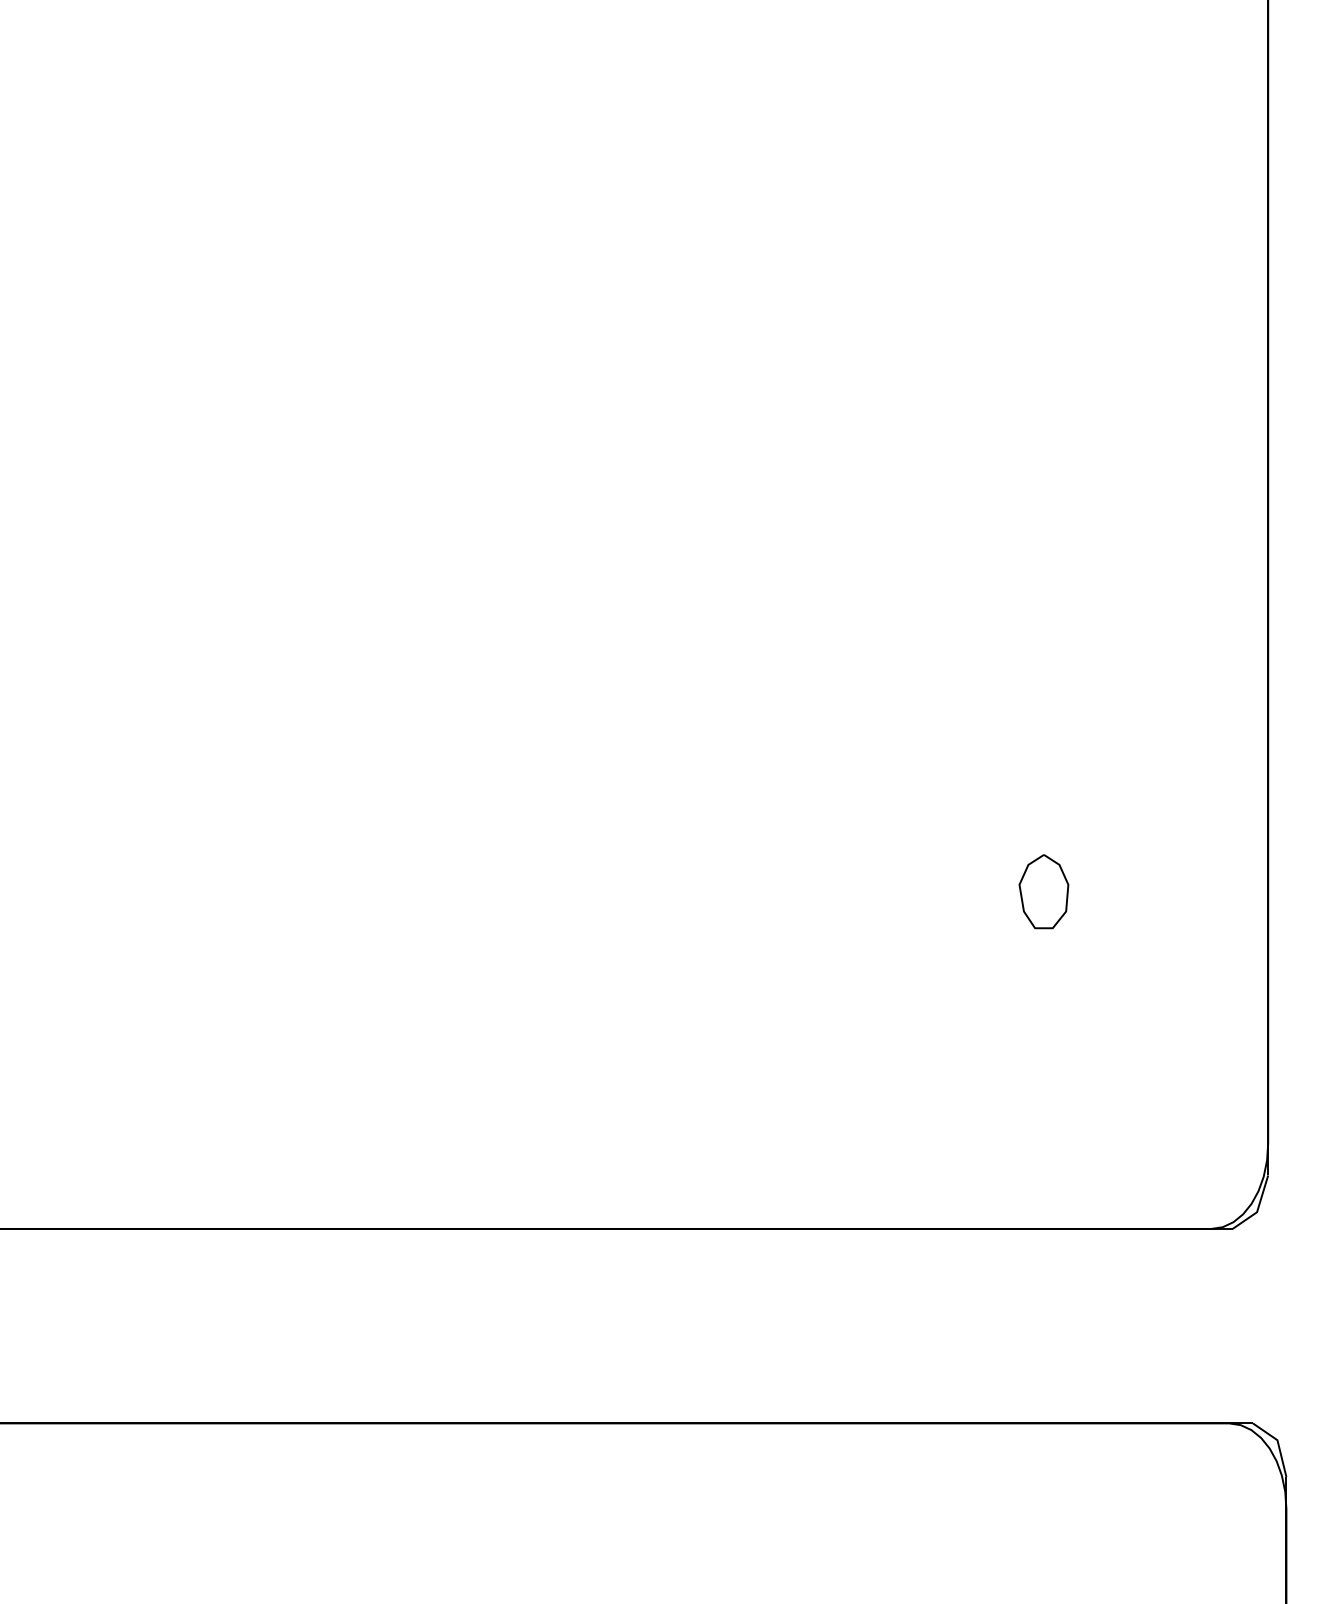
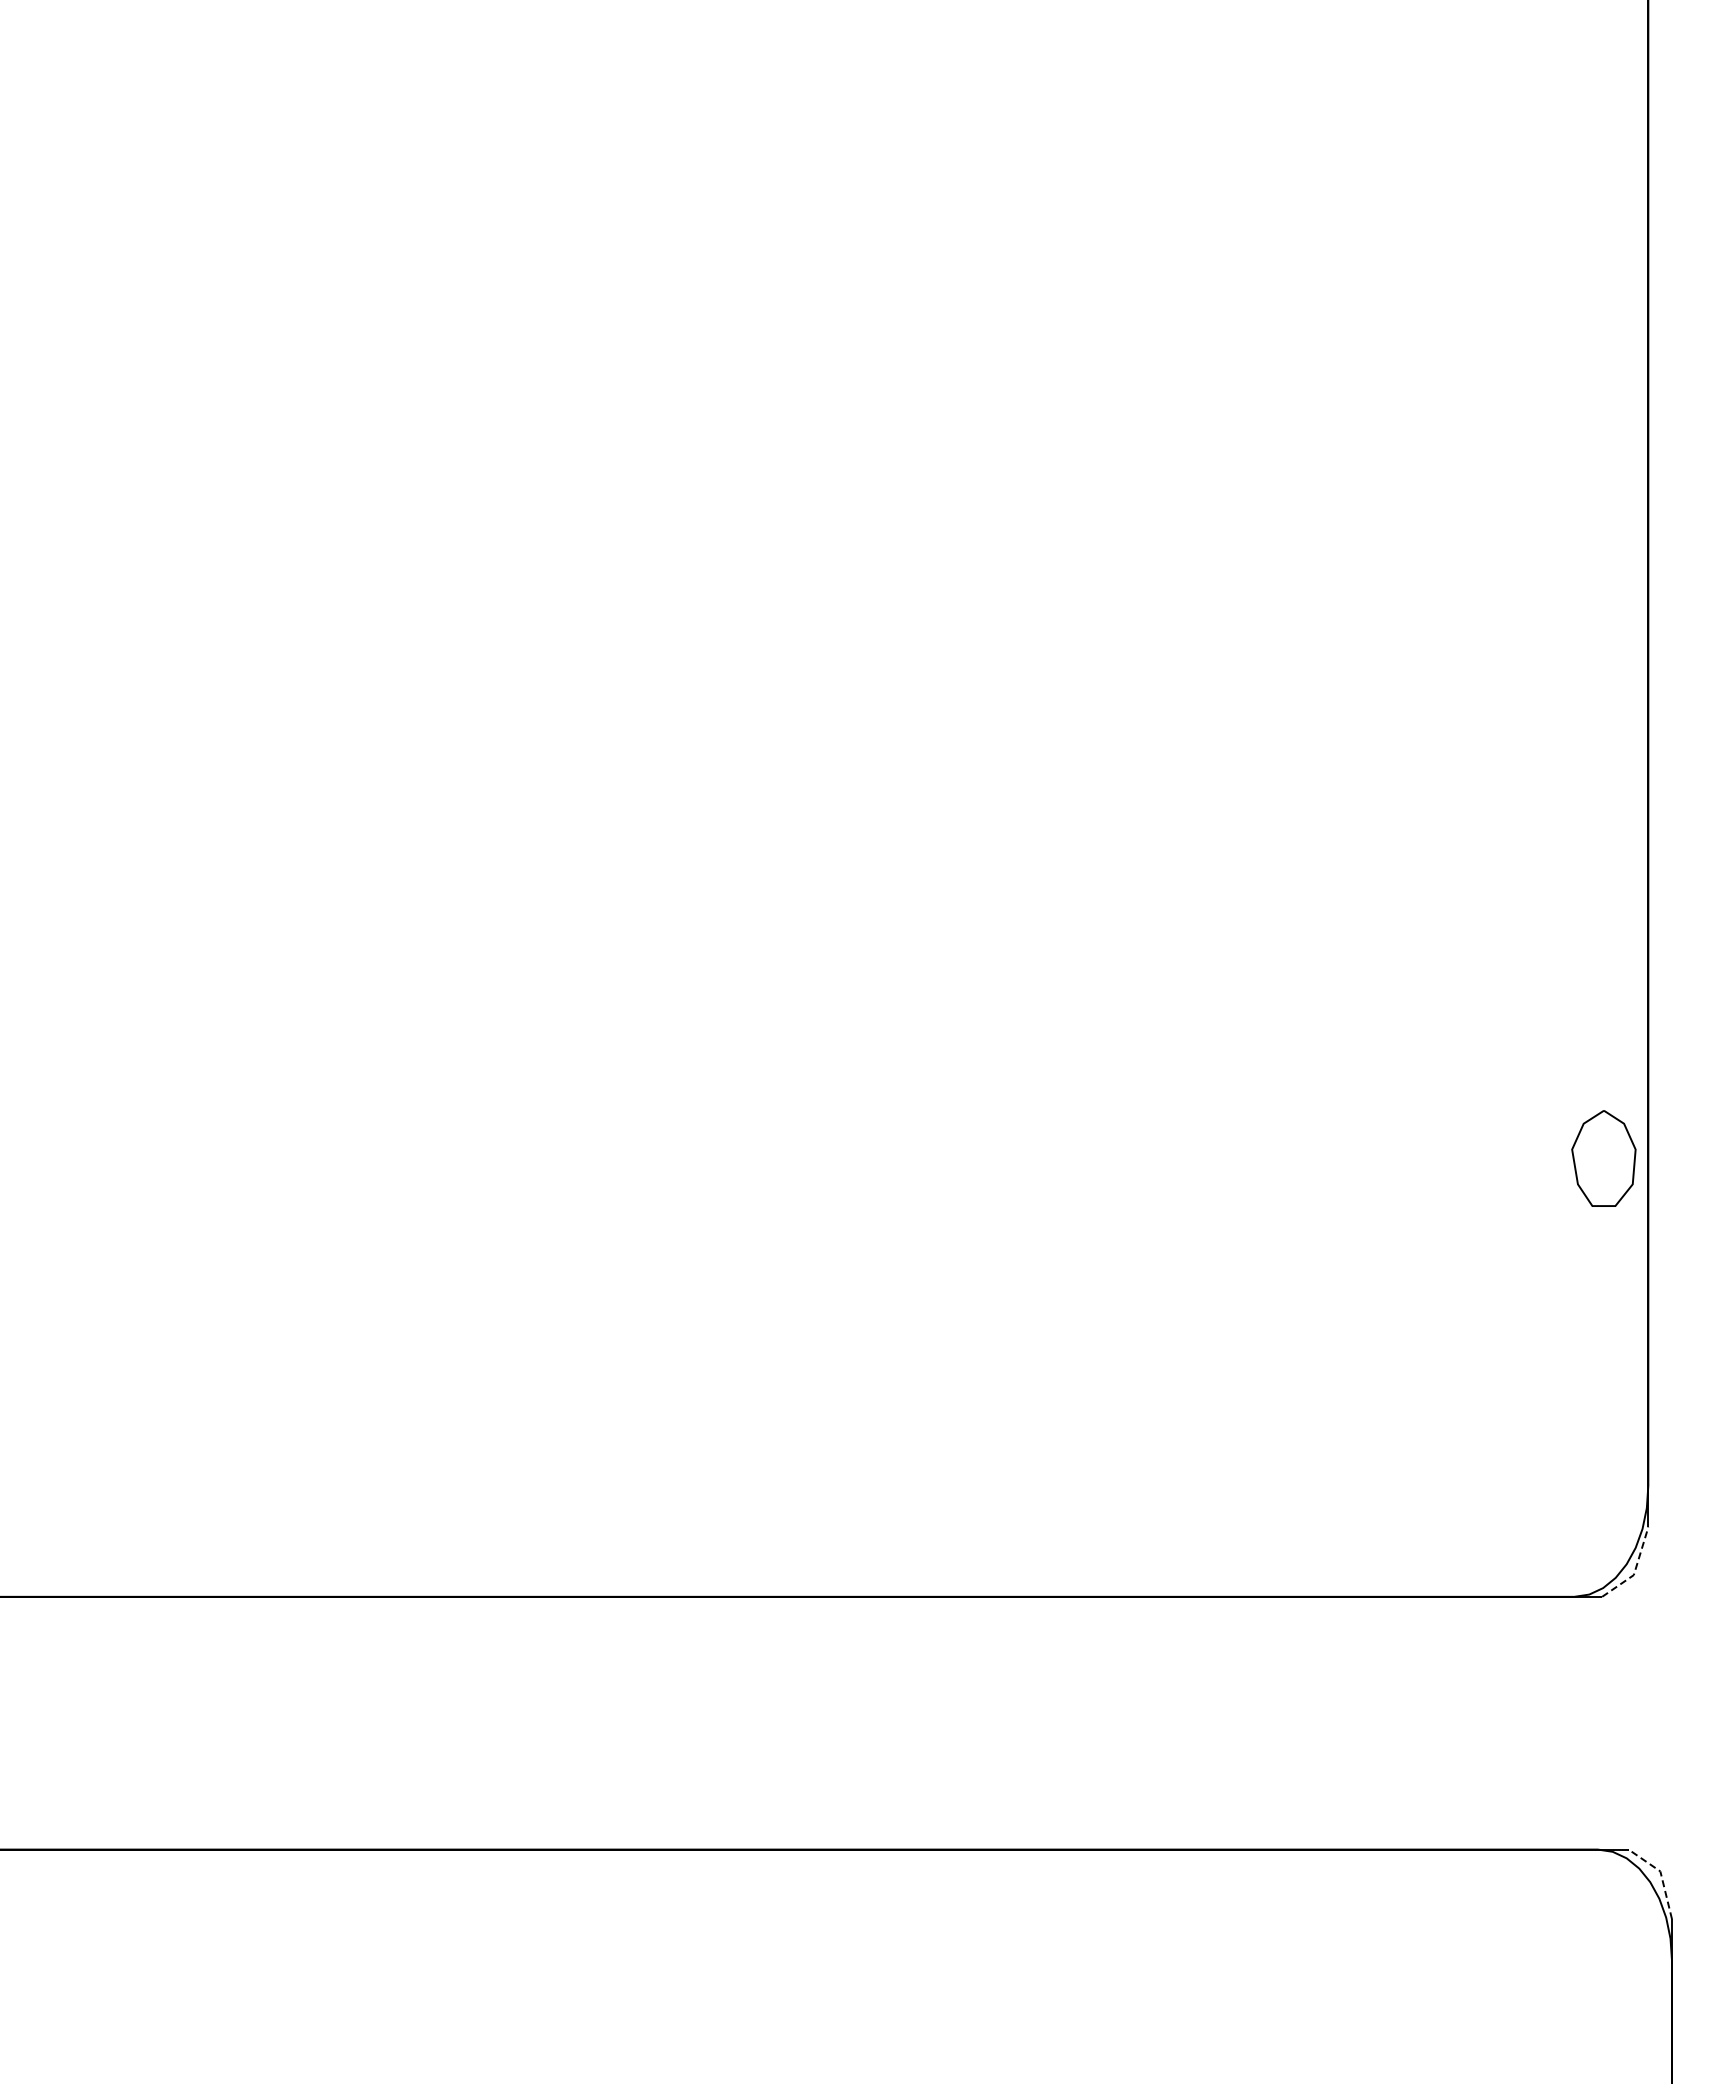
part: (1043, 891) -> (1603, 1158), moved
line: (1258, 1208) -> (1635, 1570), solid -> dashed
line: (1278, 1444) -> (1661, 1876), solid -> dashed

